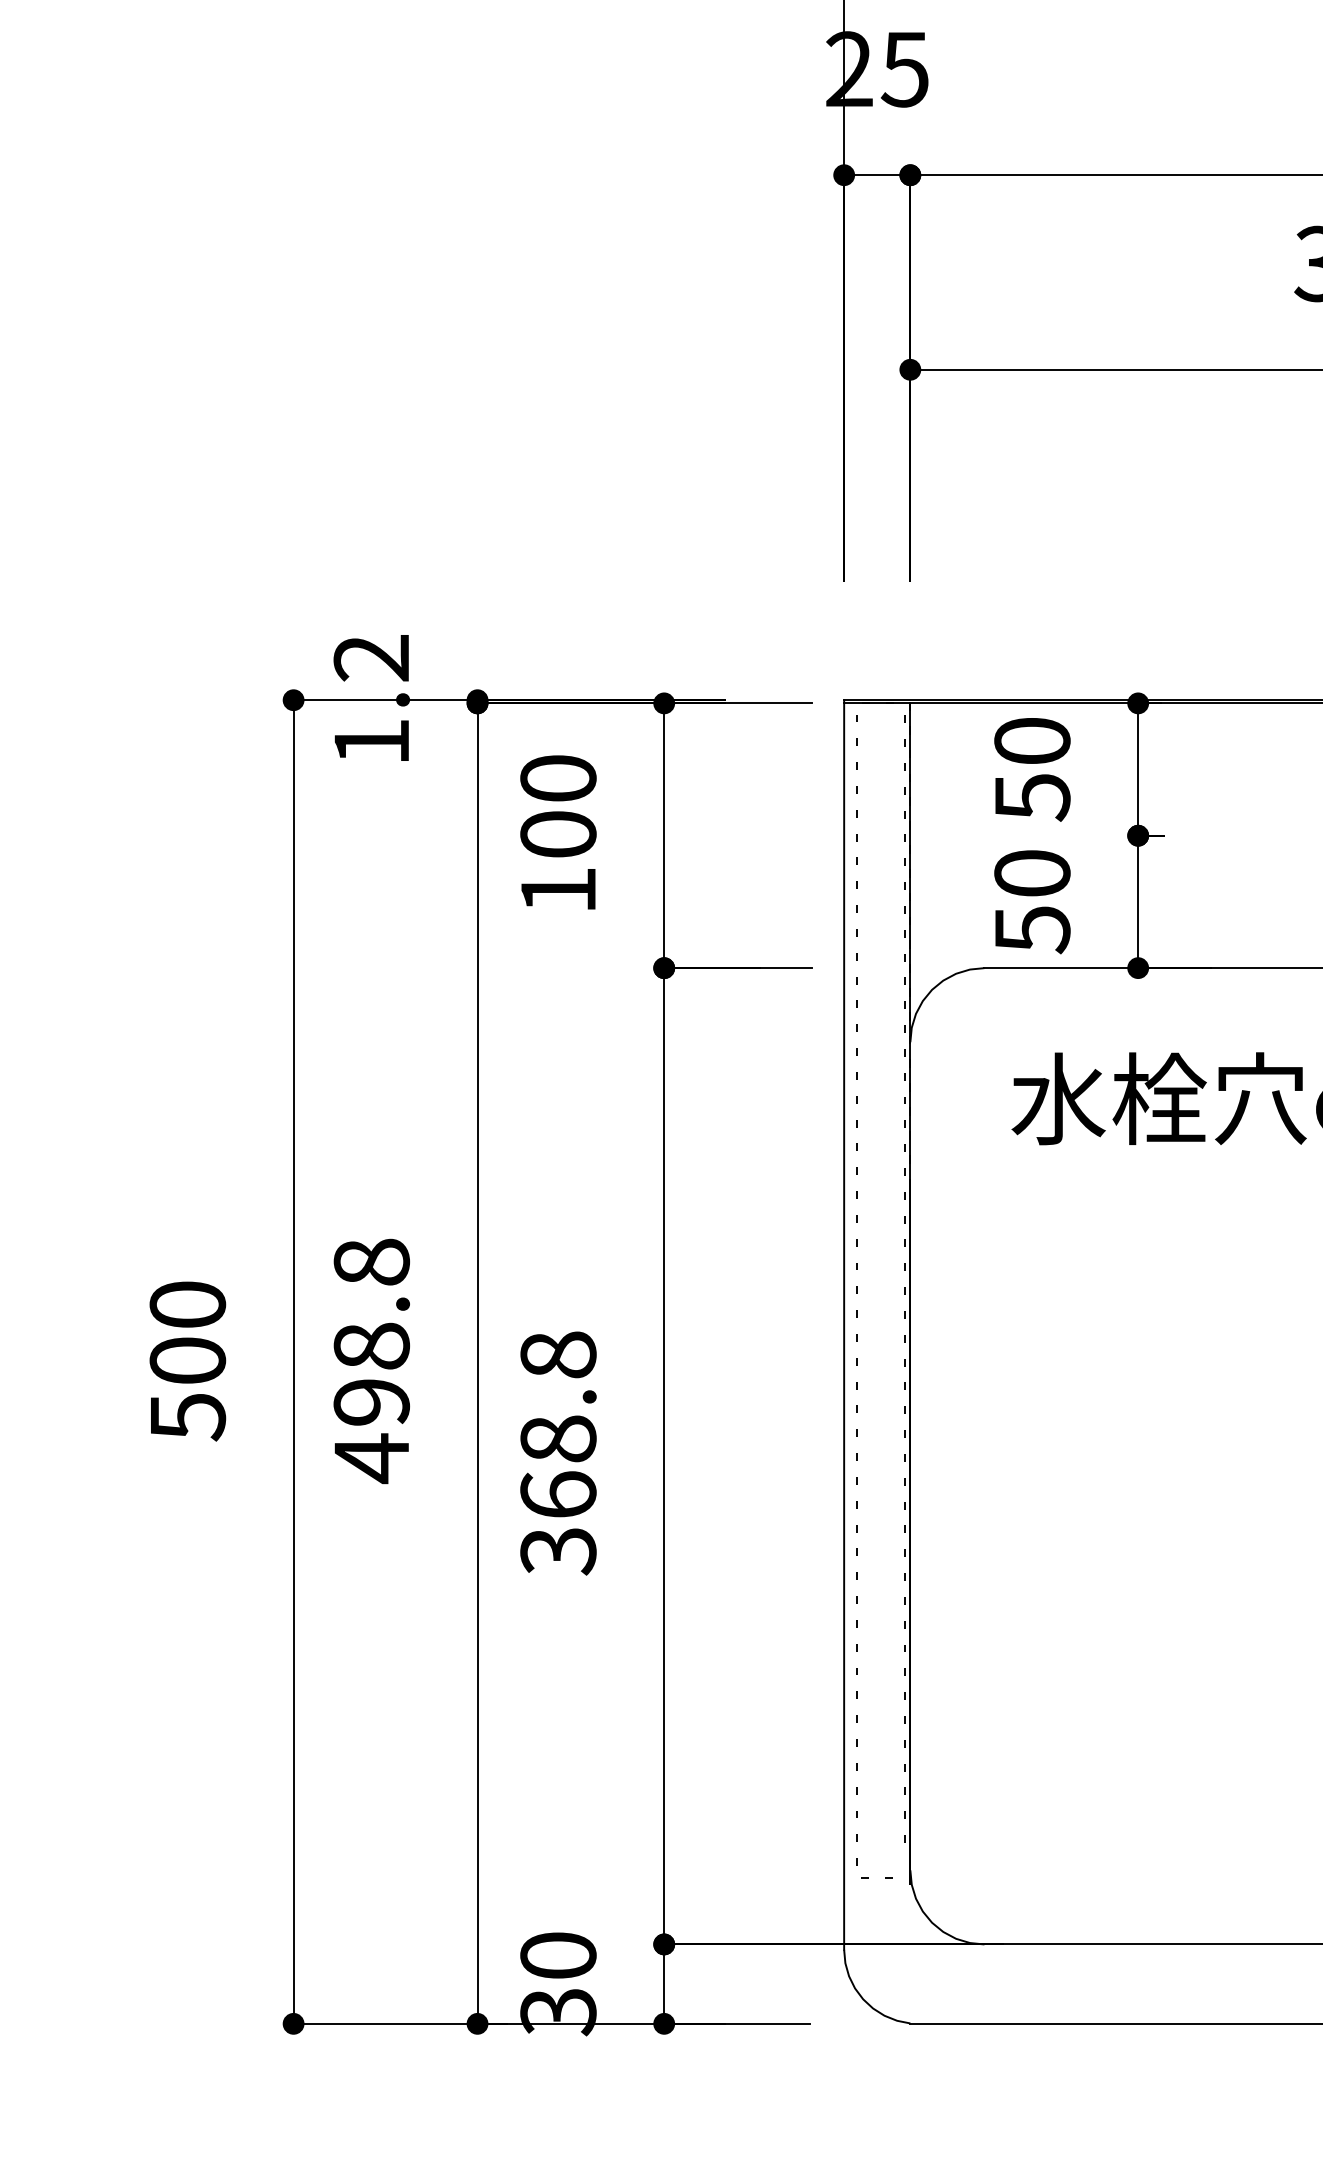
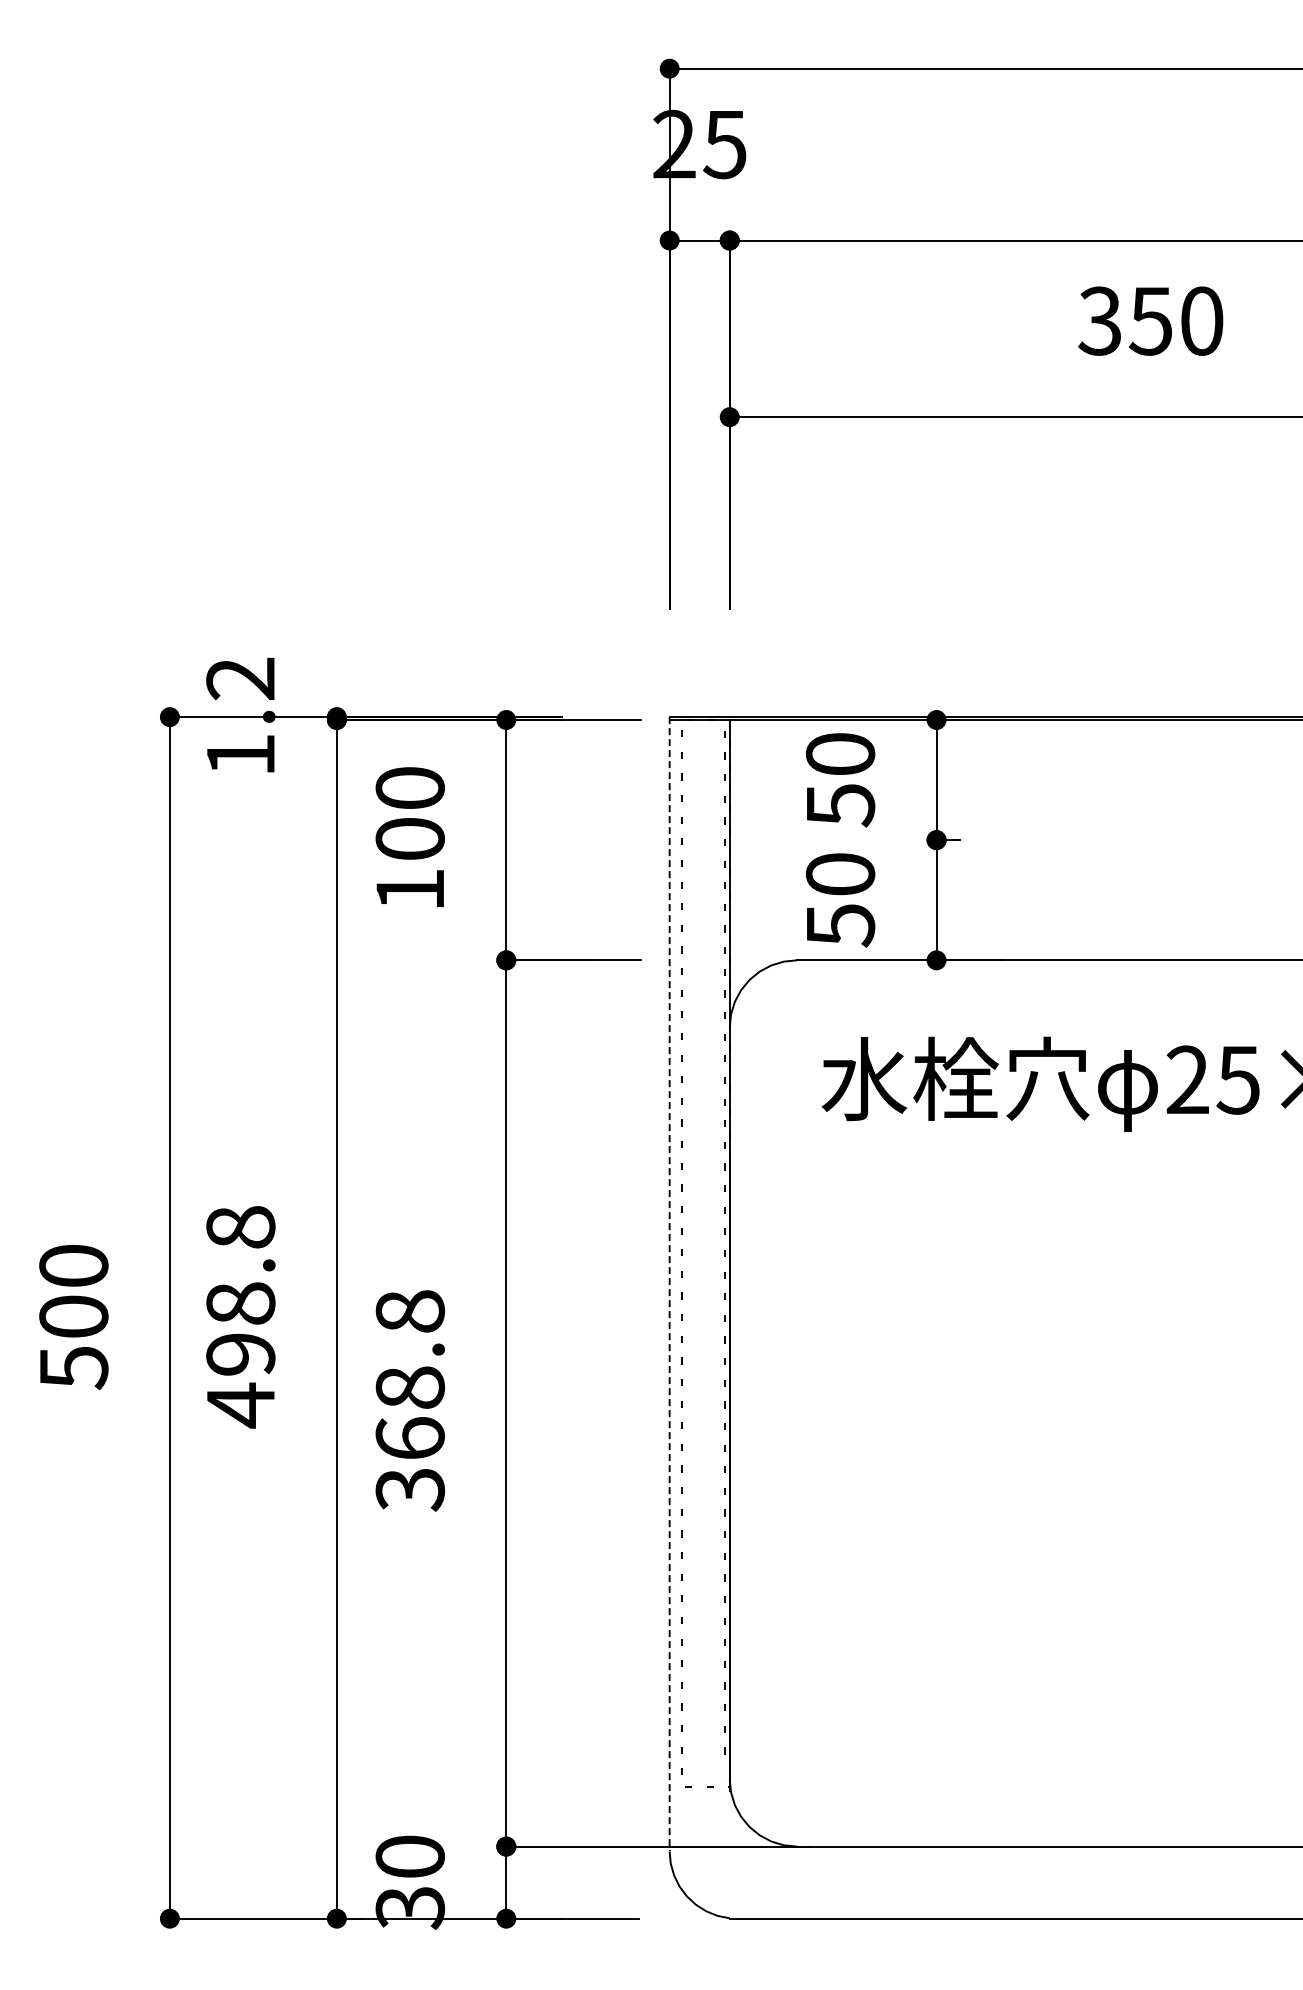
line: (843, 1325) -> (669, 1284), solid -> dashed

